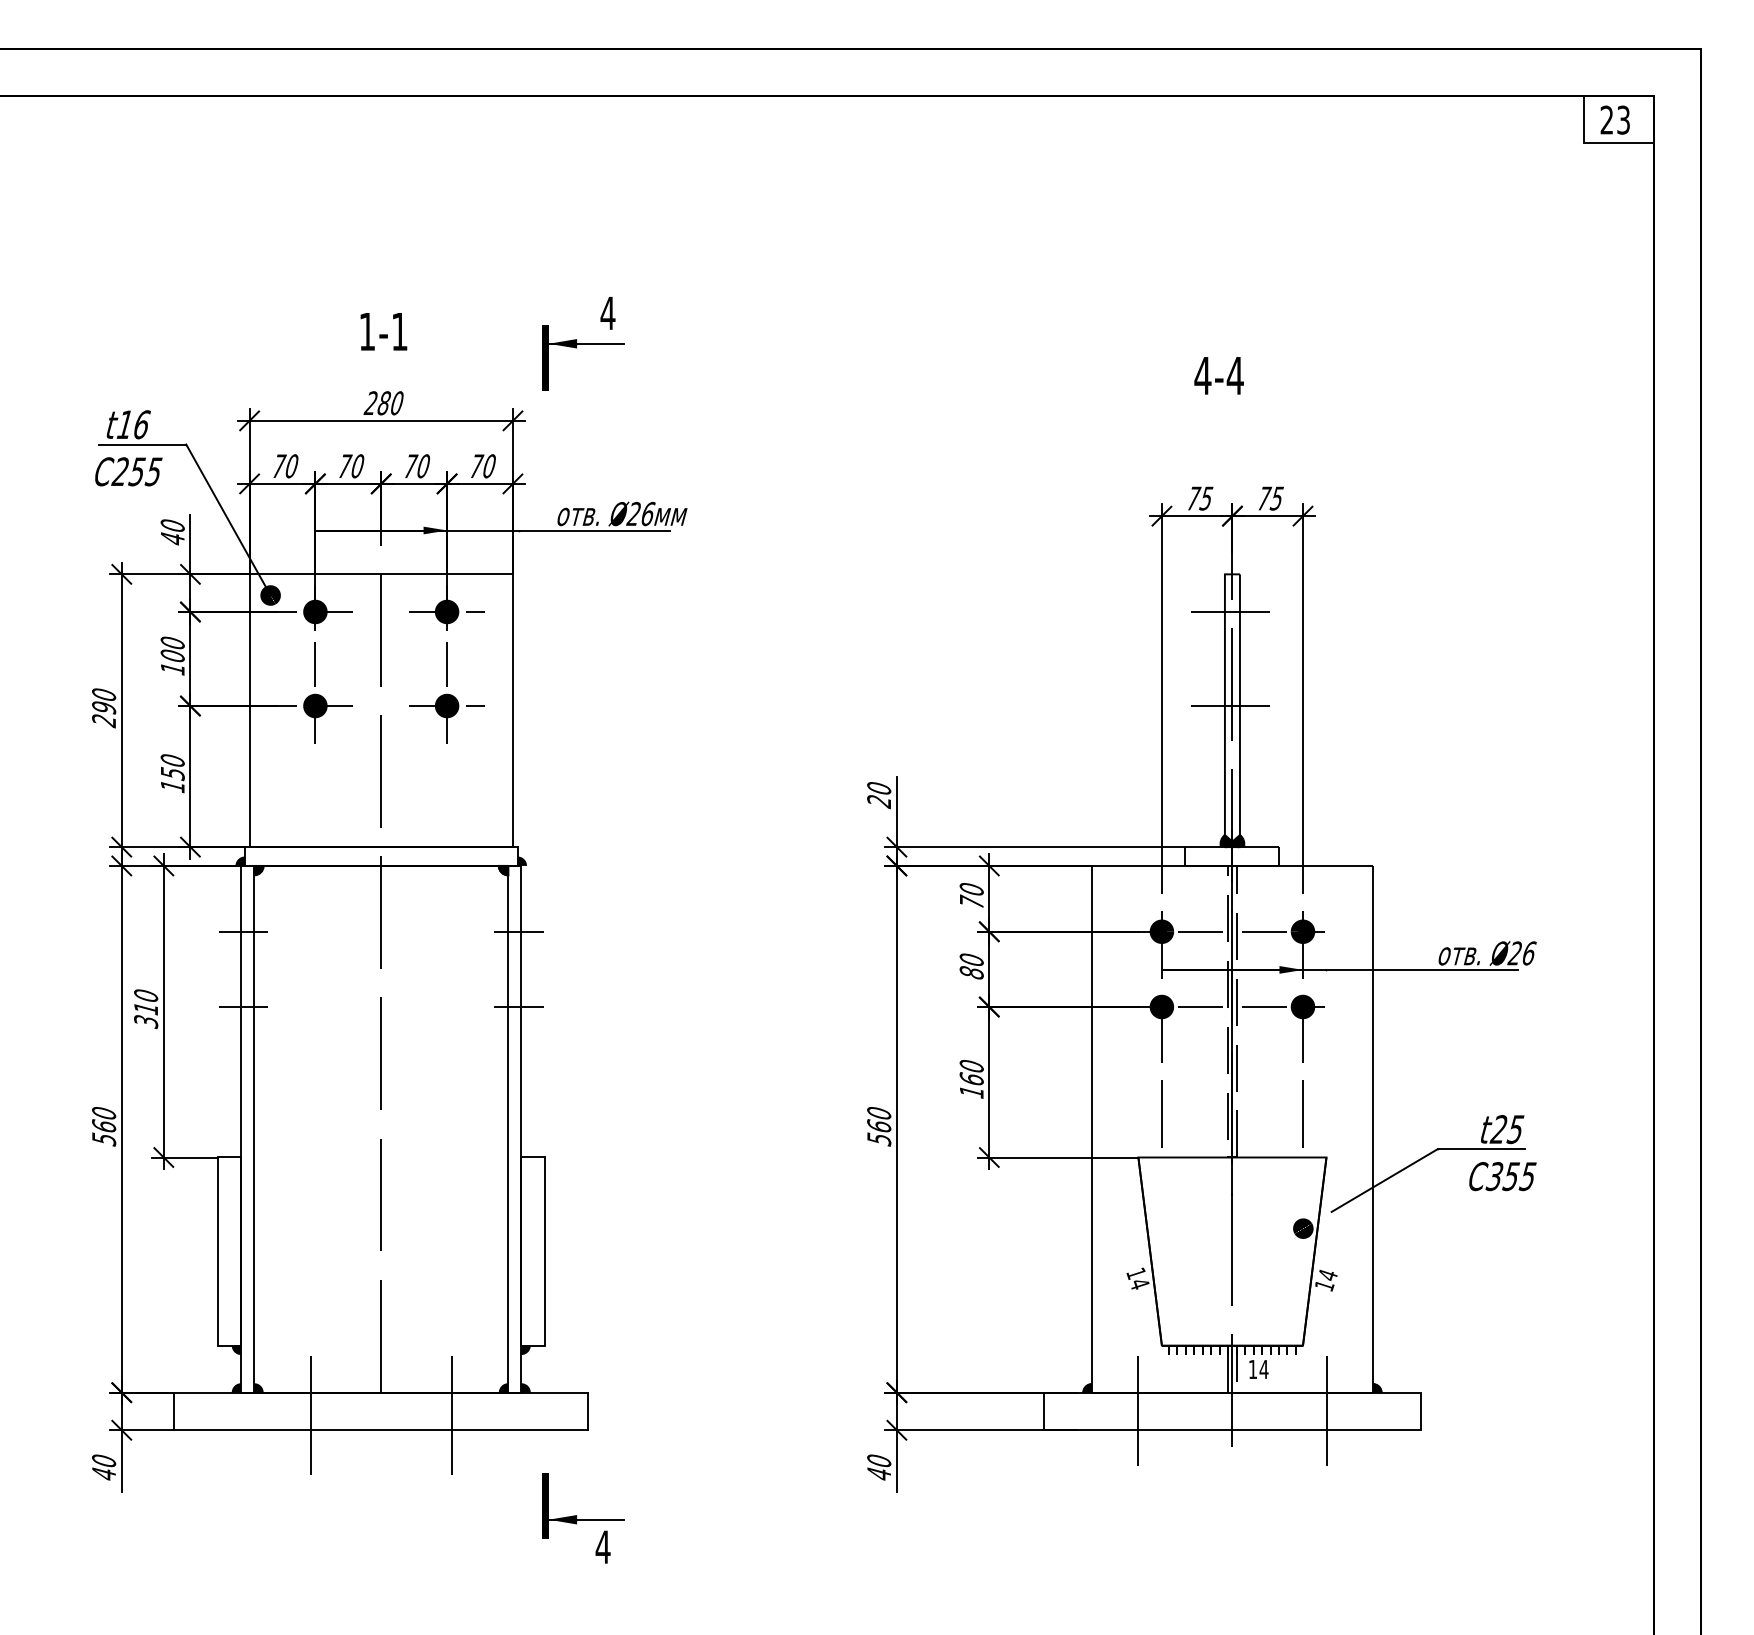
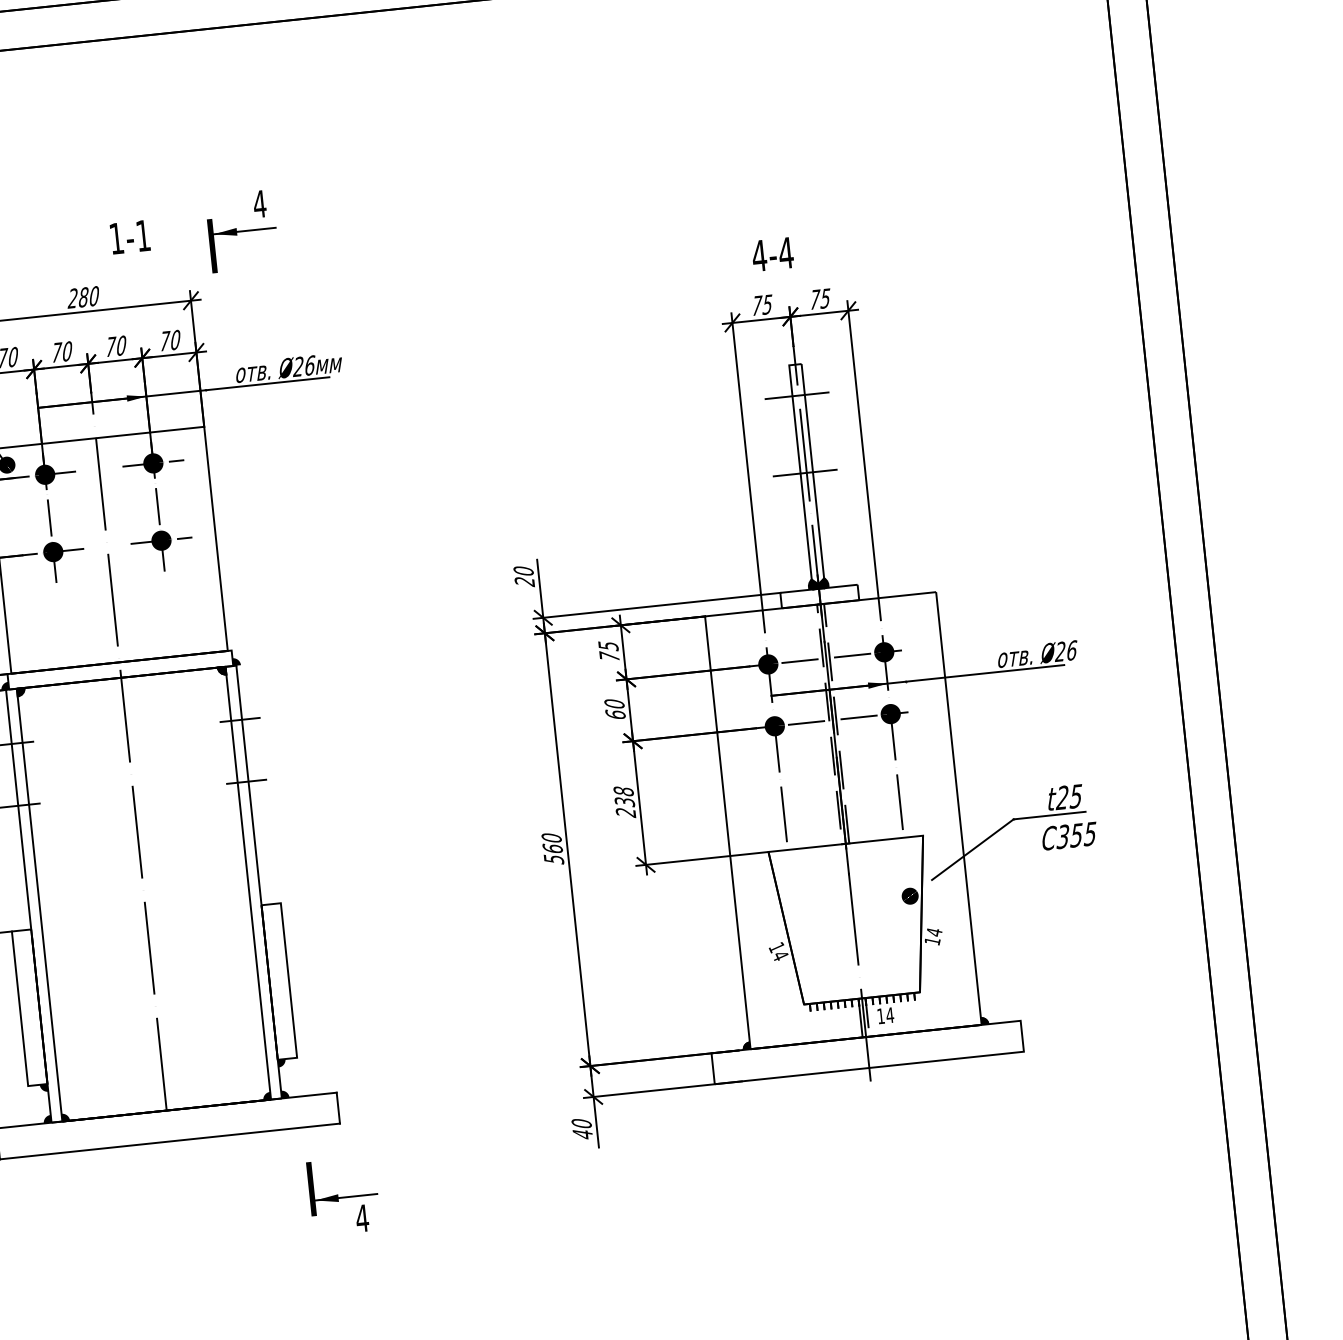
text: (383, 331) -> (129, 237), moved
text: (1218, 375) -> (772, 254), moved
text: (971, 889) -> (608, 646), 70 -> 75
text: (971, 972) -> (615, 714), 80 -> 60
text: (971, 1079) -> (624, 802), 160 -> 238
line: (1138, 1410) -> (790, 1059), removed
line: (1326, 1410) -> (944, 1043), removed
line: (310, 1414) -> (110, 1134), removed
line: (451, 1414) -> (226, 1122), removed

